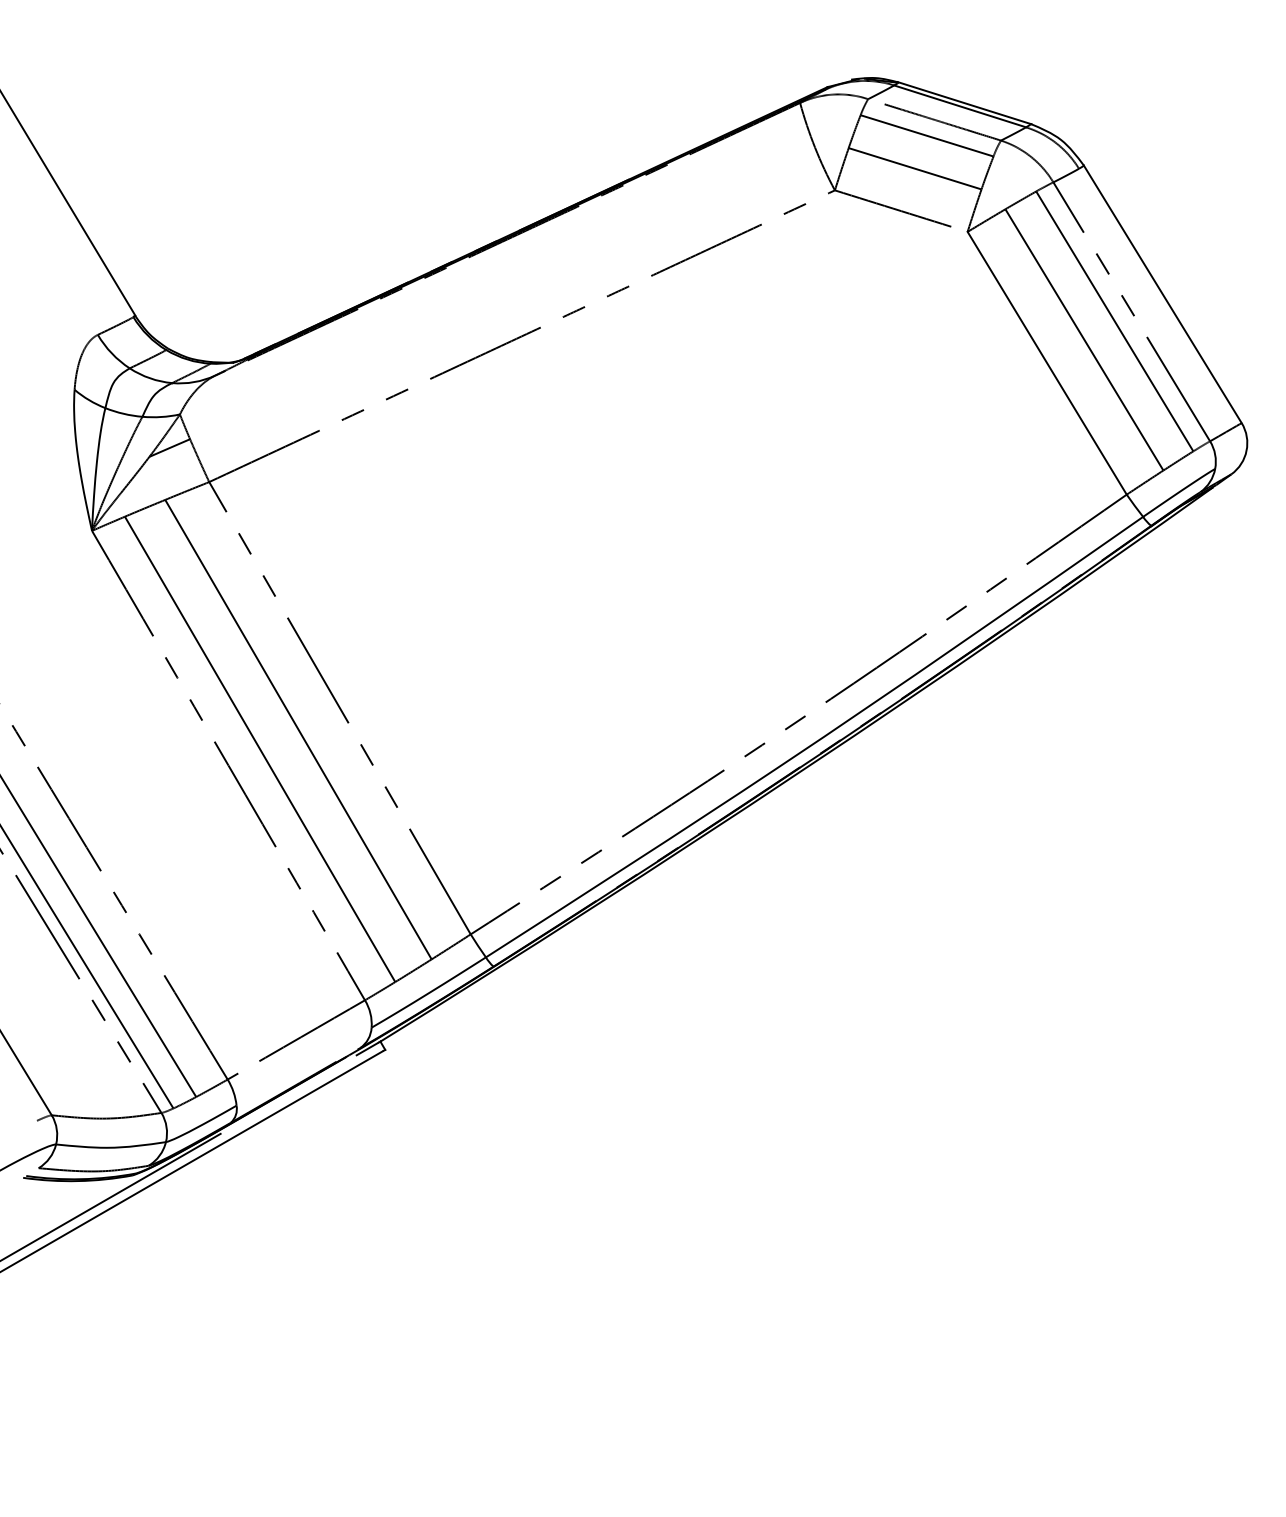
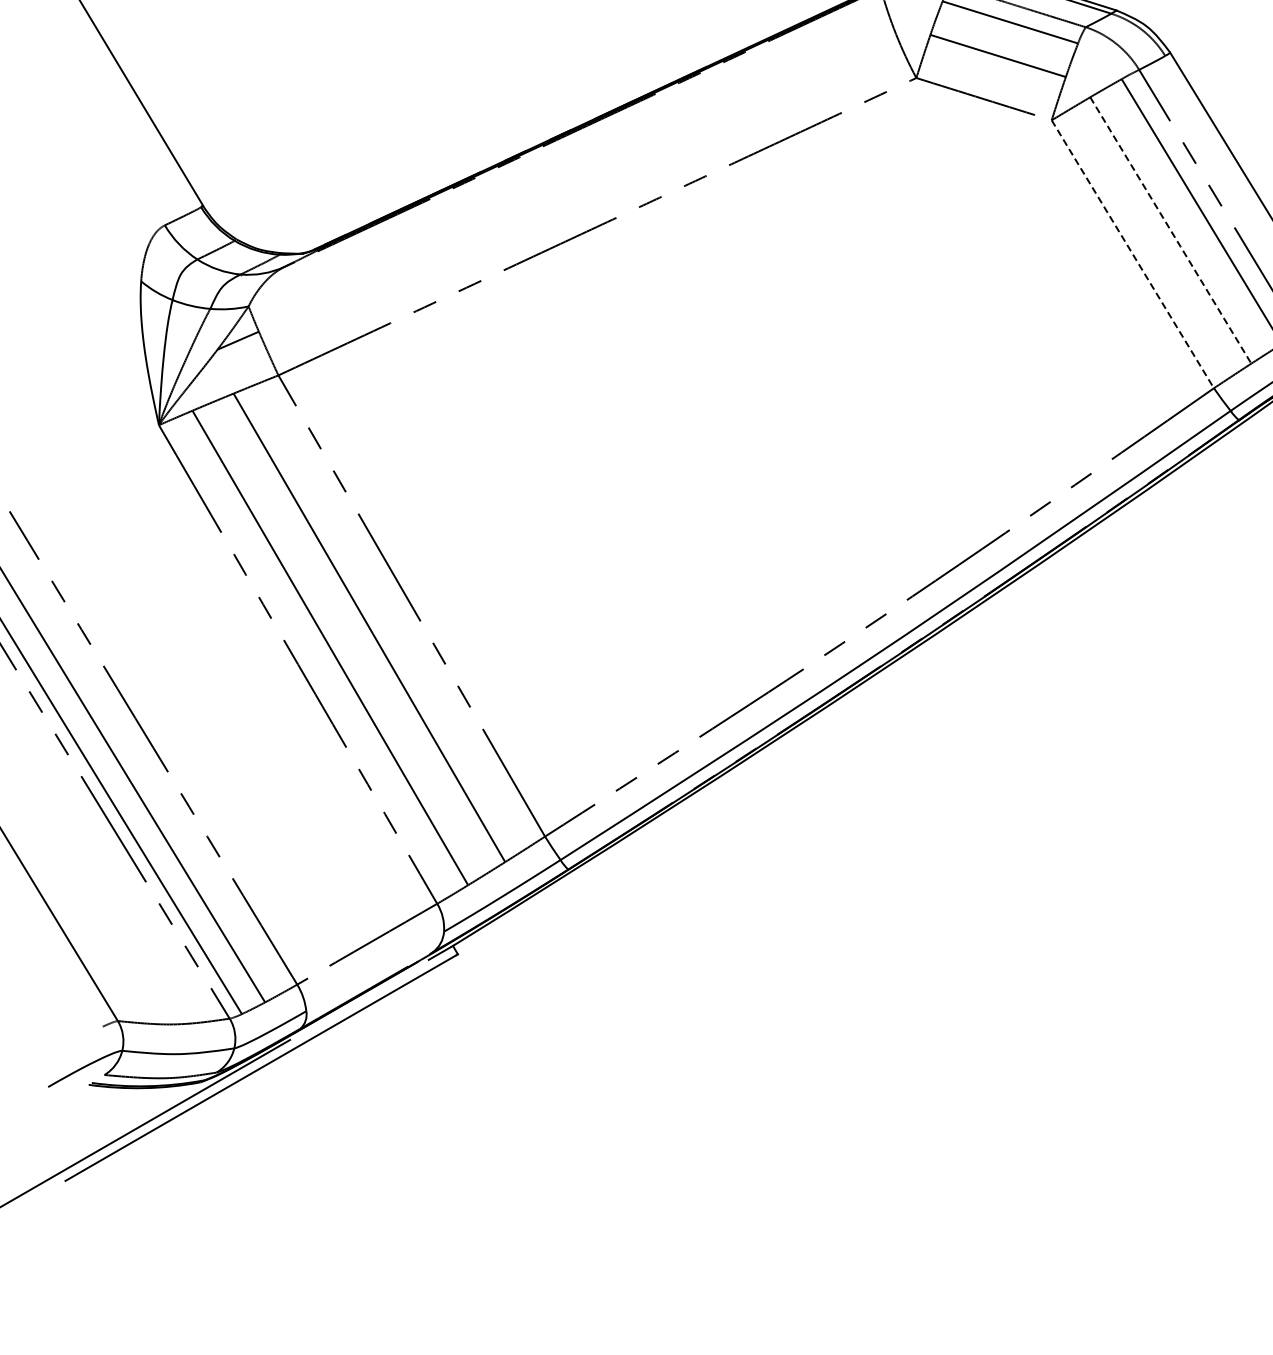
line: (1085, 341) -> (1171, 232), solid -> dashed
line: (1047, 363) -> (1133, 254), solid -> dashed

